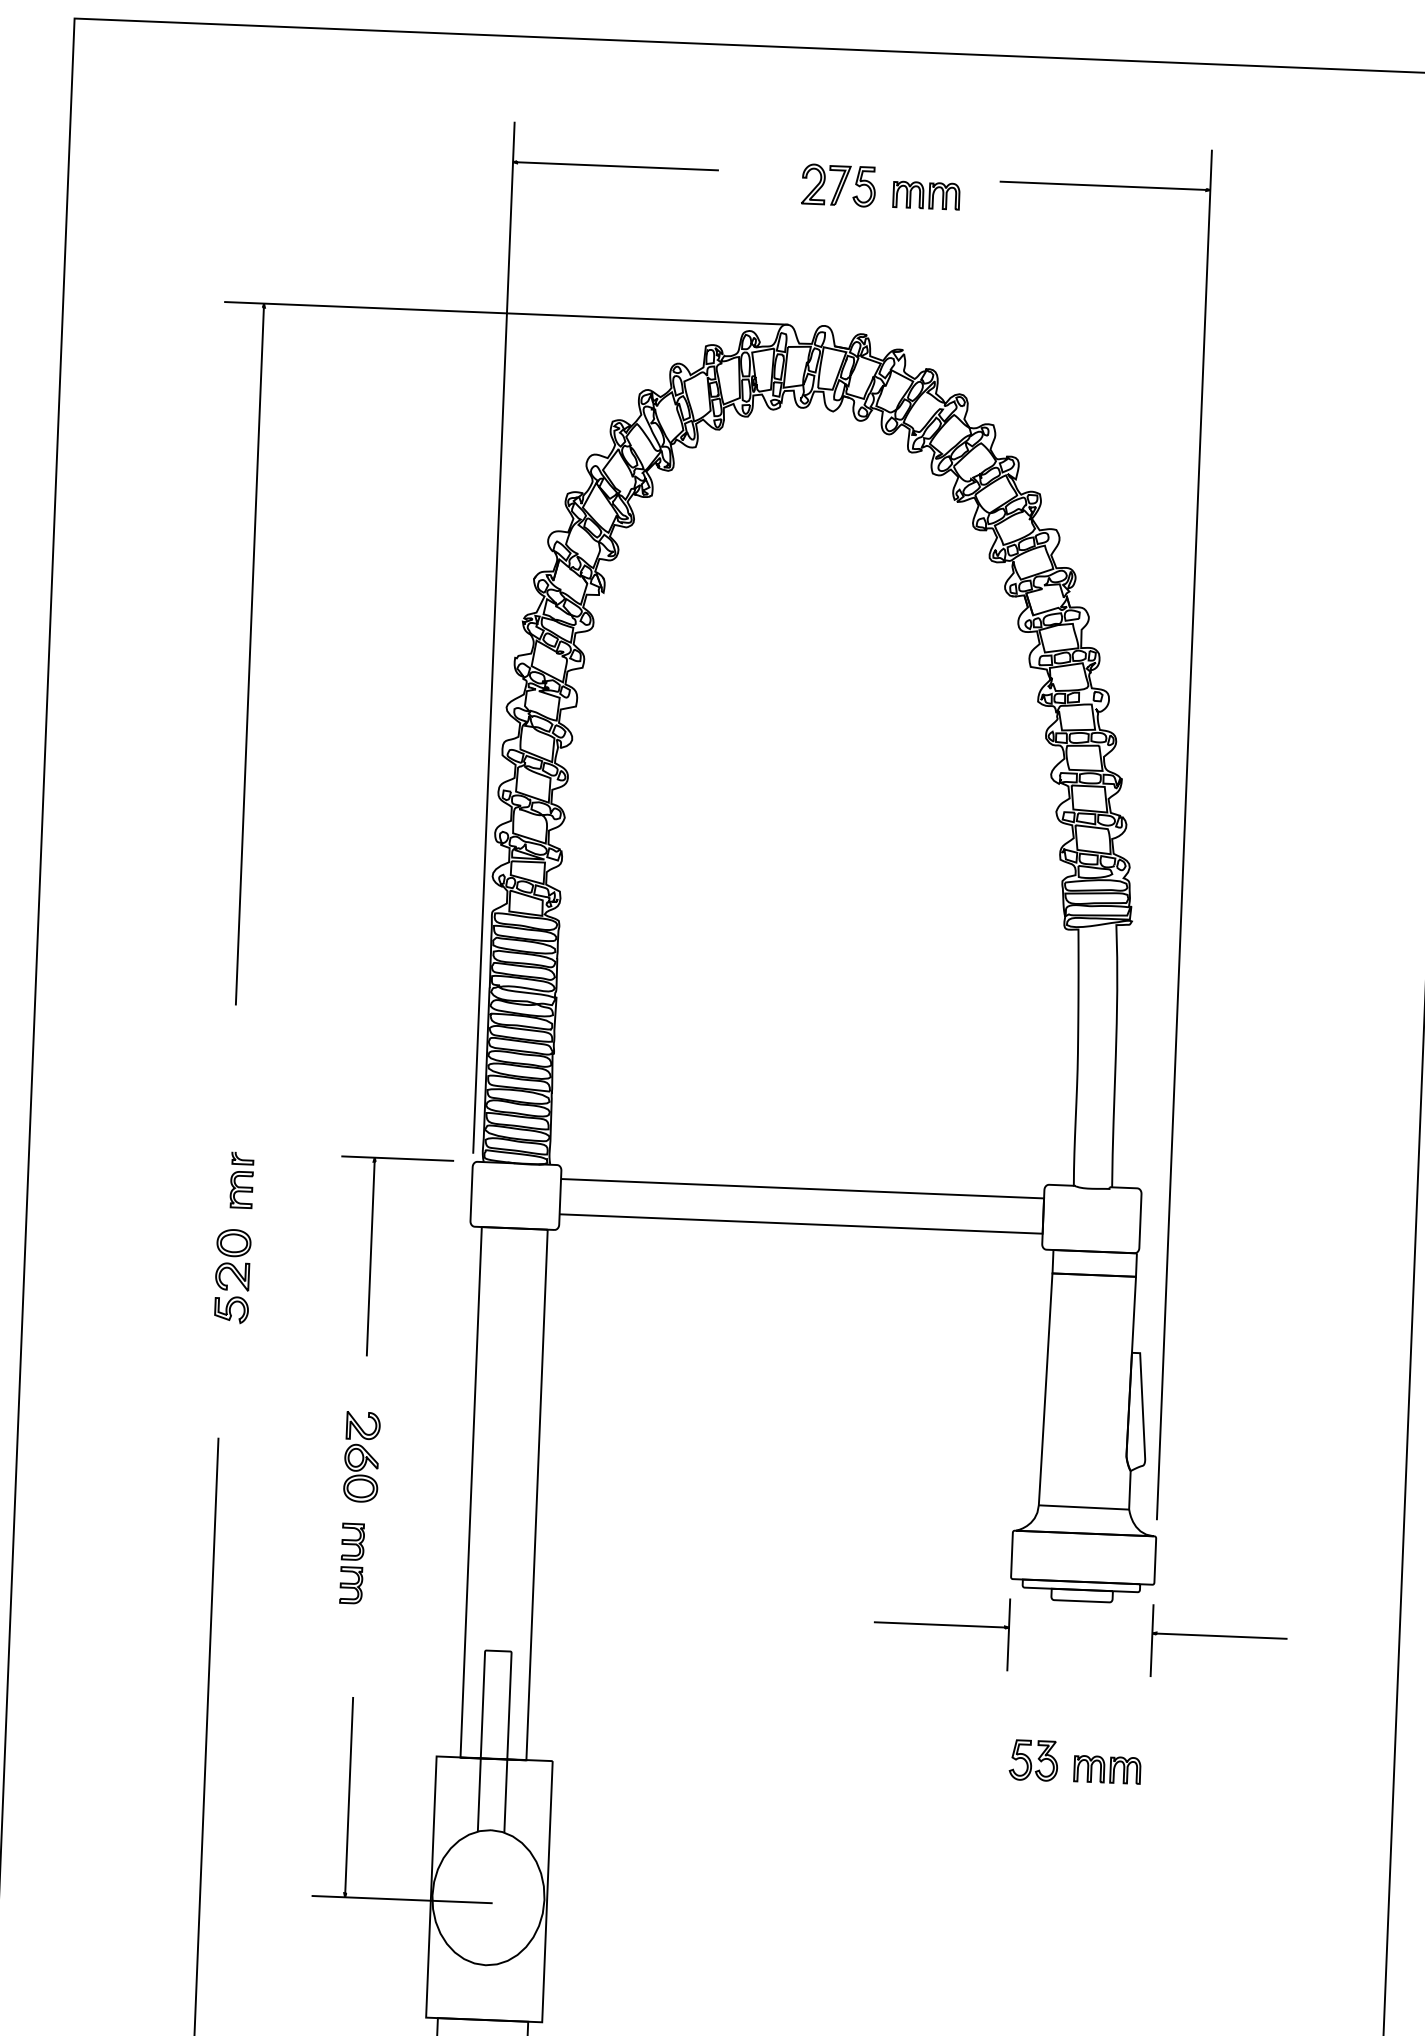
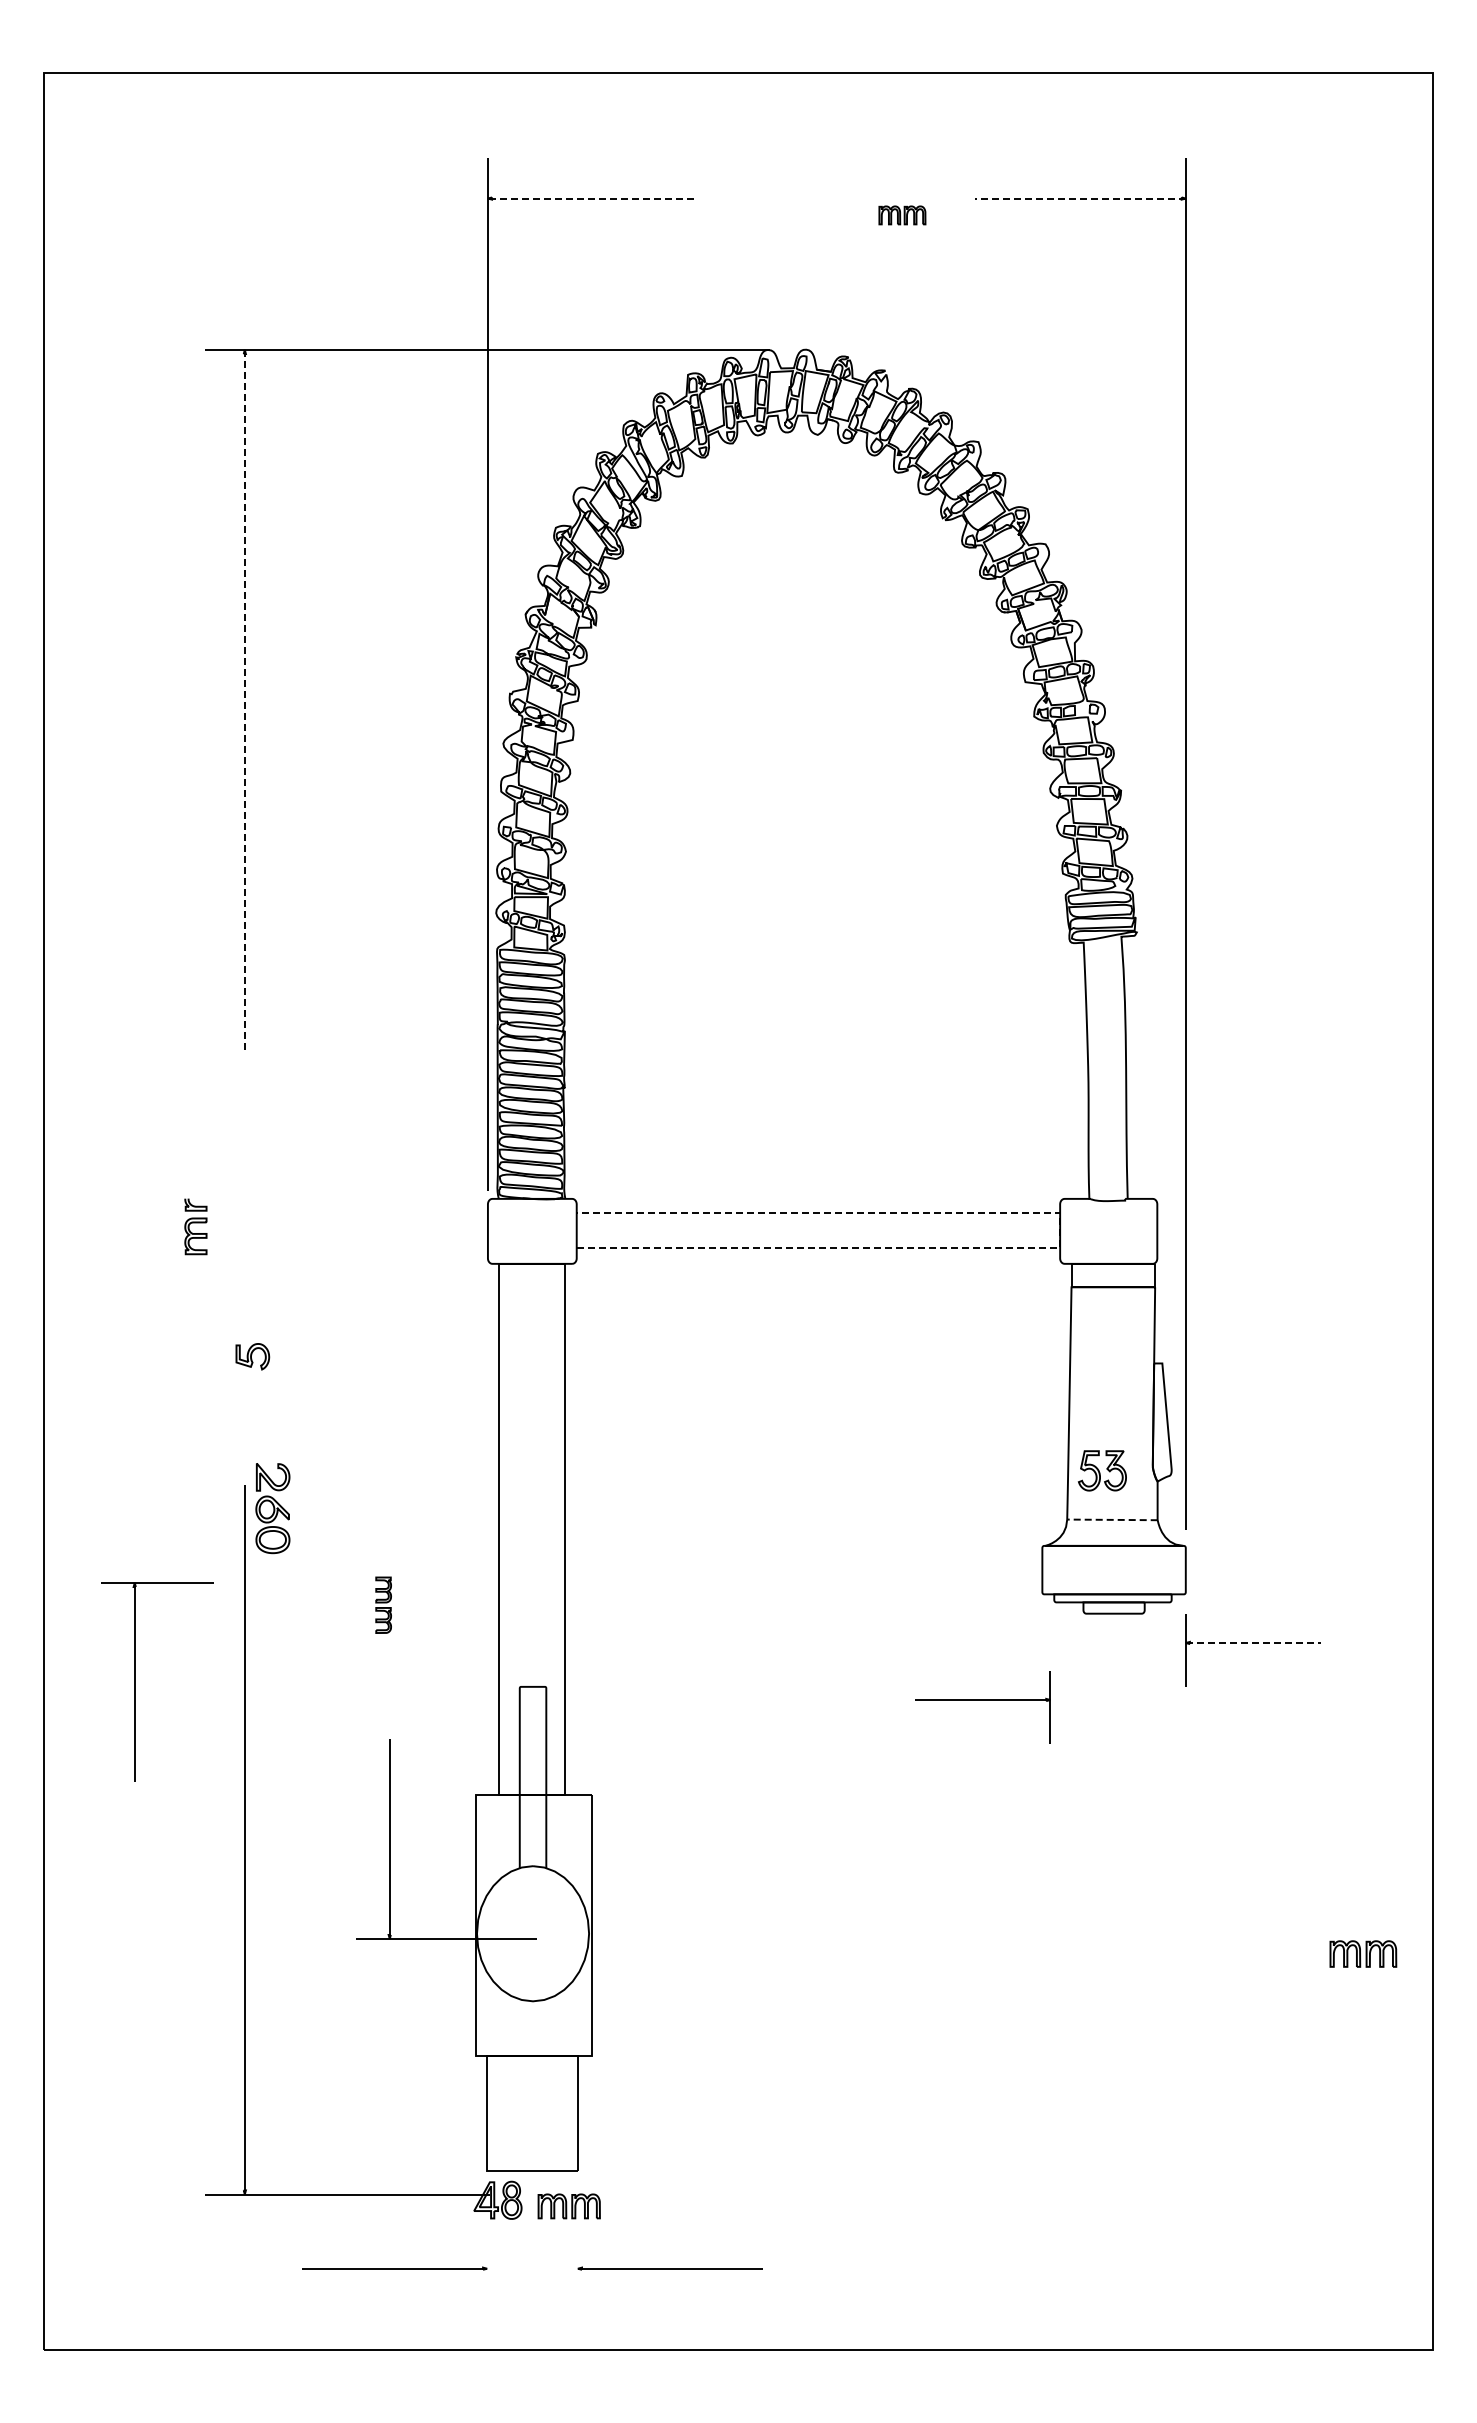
line: (615, 166) -> (590, 198), solid -> dashed
part: (838, 185) -> (814, 208), removed
line: (1104, 185) -> (1079, 198), solid -> dashed
part: (926, 195) -> (902, 215), size x0.7
line: (249, 654) -> (244, 701), solid -> dashed
part: (241, 1179) -> (195, 1226), moved
line: (1043, 1216) -> (1060, 1230), solid -> dashed
part: (371, 1256) -> (135, 1681), moved
part: (233, 1259) -> (252, 1306), removed
part: (361, 1457) -> (272, 1508), moved
line: (1083, 1507) -> (1111, 1519), solid -> dashed
part: (352, 1562) -> (383, 1604), size x0.7
part: (941, 1625) -> (982, 1700), moved
line: (1219, 1636) -> (1253, 1643), solid -> dashed
part: (1032, 1760) -> (1101, 1470), moved
part: (1107, 1769) -> (1363, 1953), moved

